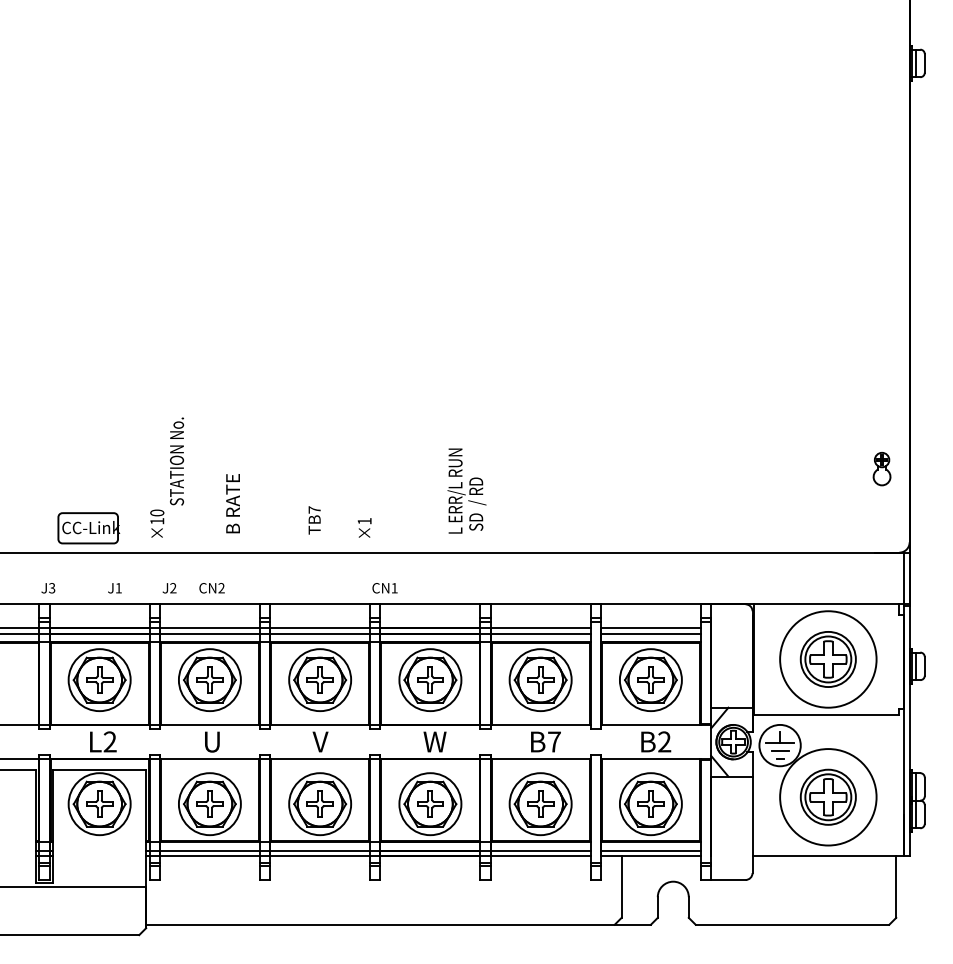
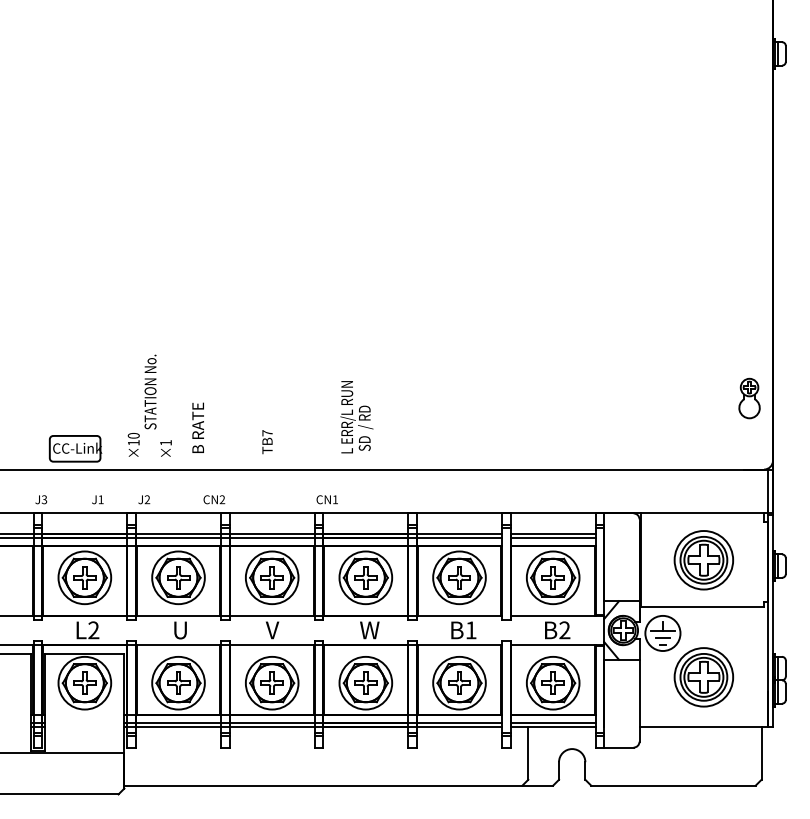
part: (882, 469) -> (749, 398), size x1.43
text: (466, 491) -> (356, 417), moved
text: (364, 527) -> (165, 448), moved
text: (212, 587) -> (214, 499), moved
circle: (827, 659) -> (703, 560), size x0.71
text: (553, 742) -> (470, 630), B7 -> B1
circle: (827, 797) -> (703, 677), size x0.71

